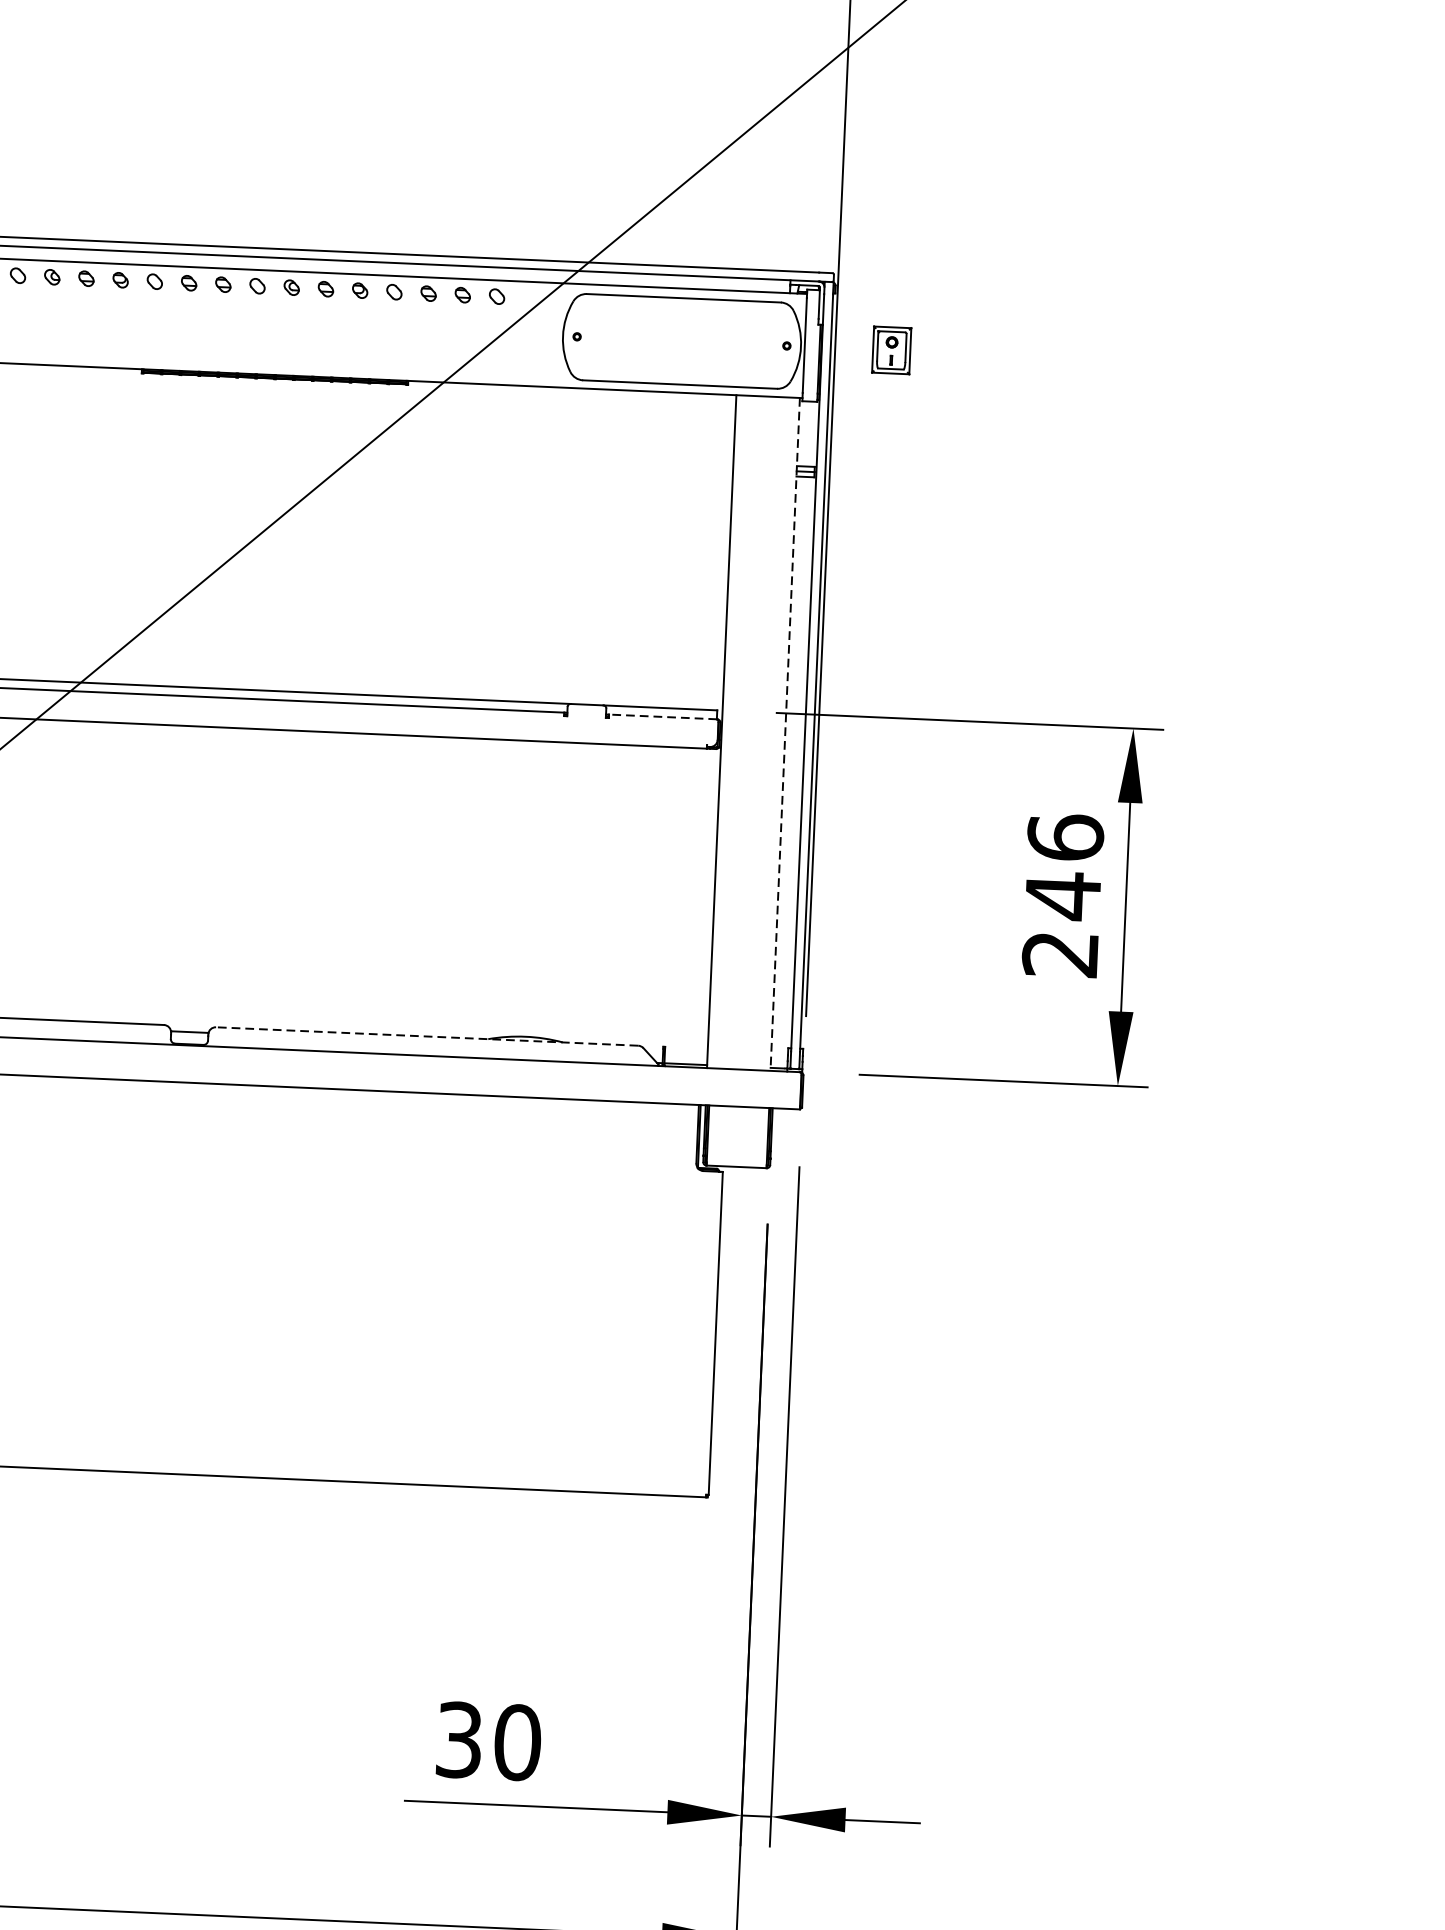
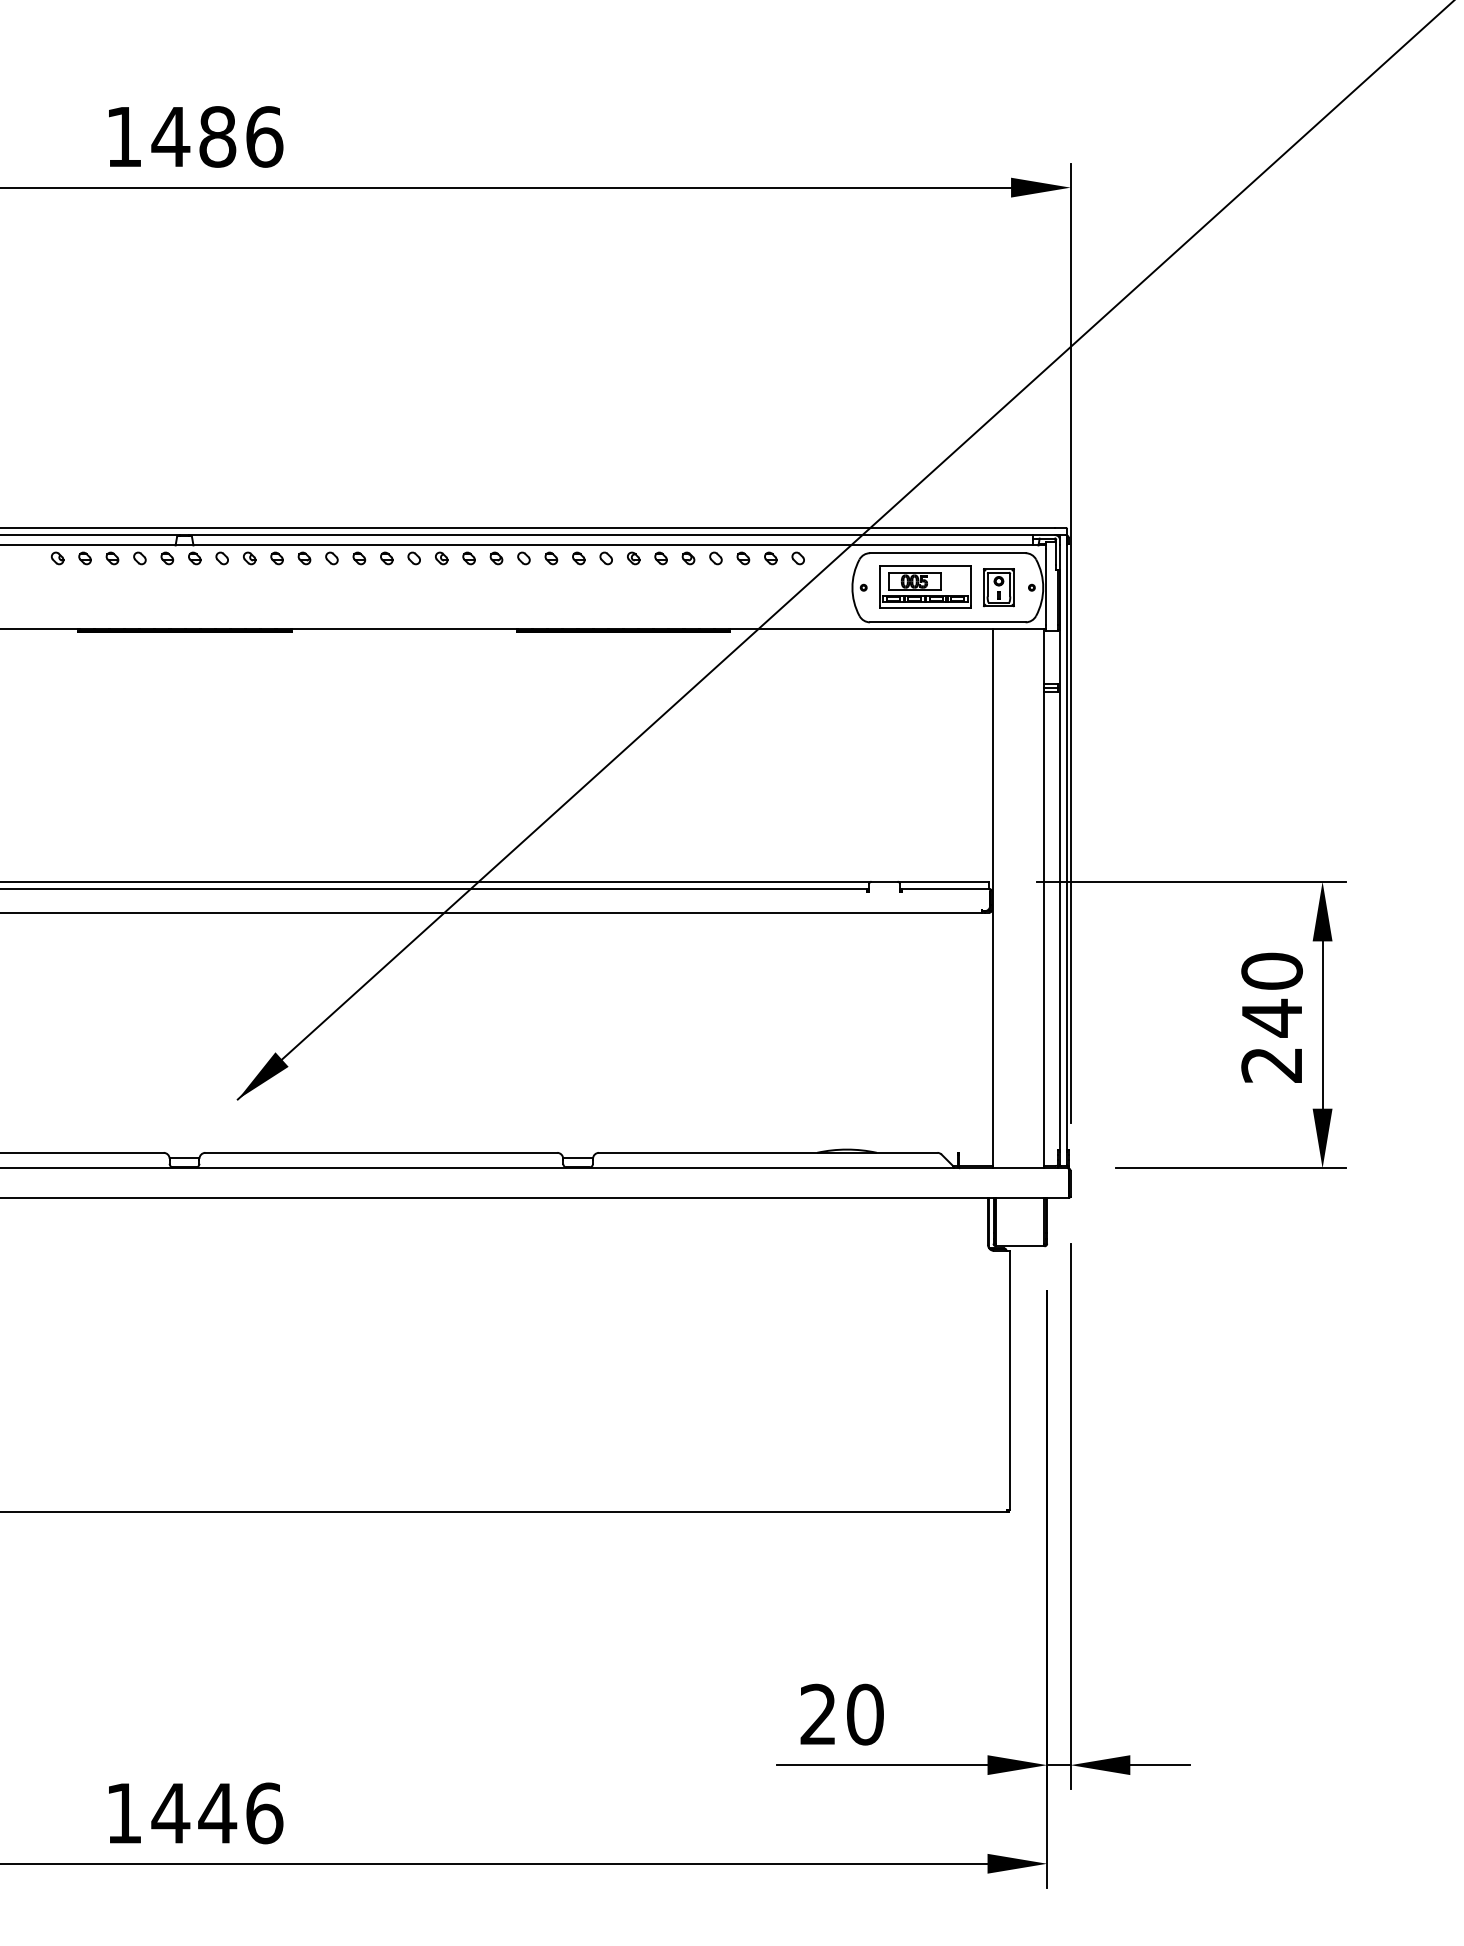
part: (654, 338) -> (925, 586), added
part: (891, 350) -> (998, 587), moved
line: (662, 716) -> (945, 888), dashed -> solid
line: (785, 734) -> (1044, 898), dashed -> solid
text: (1064, 836) -> (1271, 970), 246 -> 240
line: (426, 1036) -> (767, 1152), dashed -> solid
text: (459, 1739) -> (818, 1714), 30 -> 20

